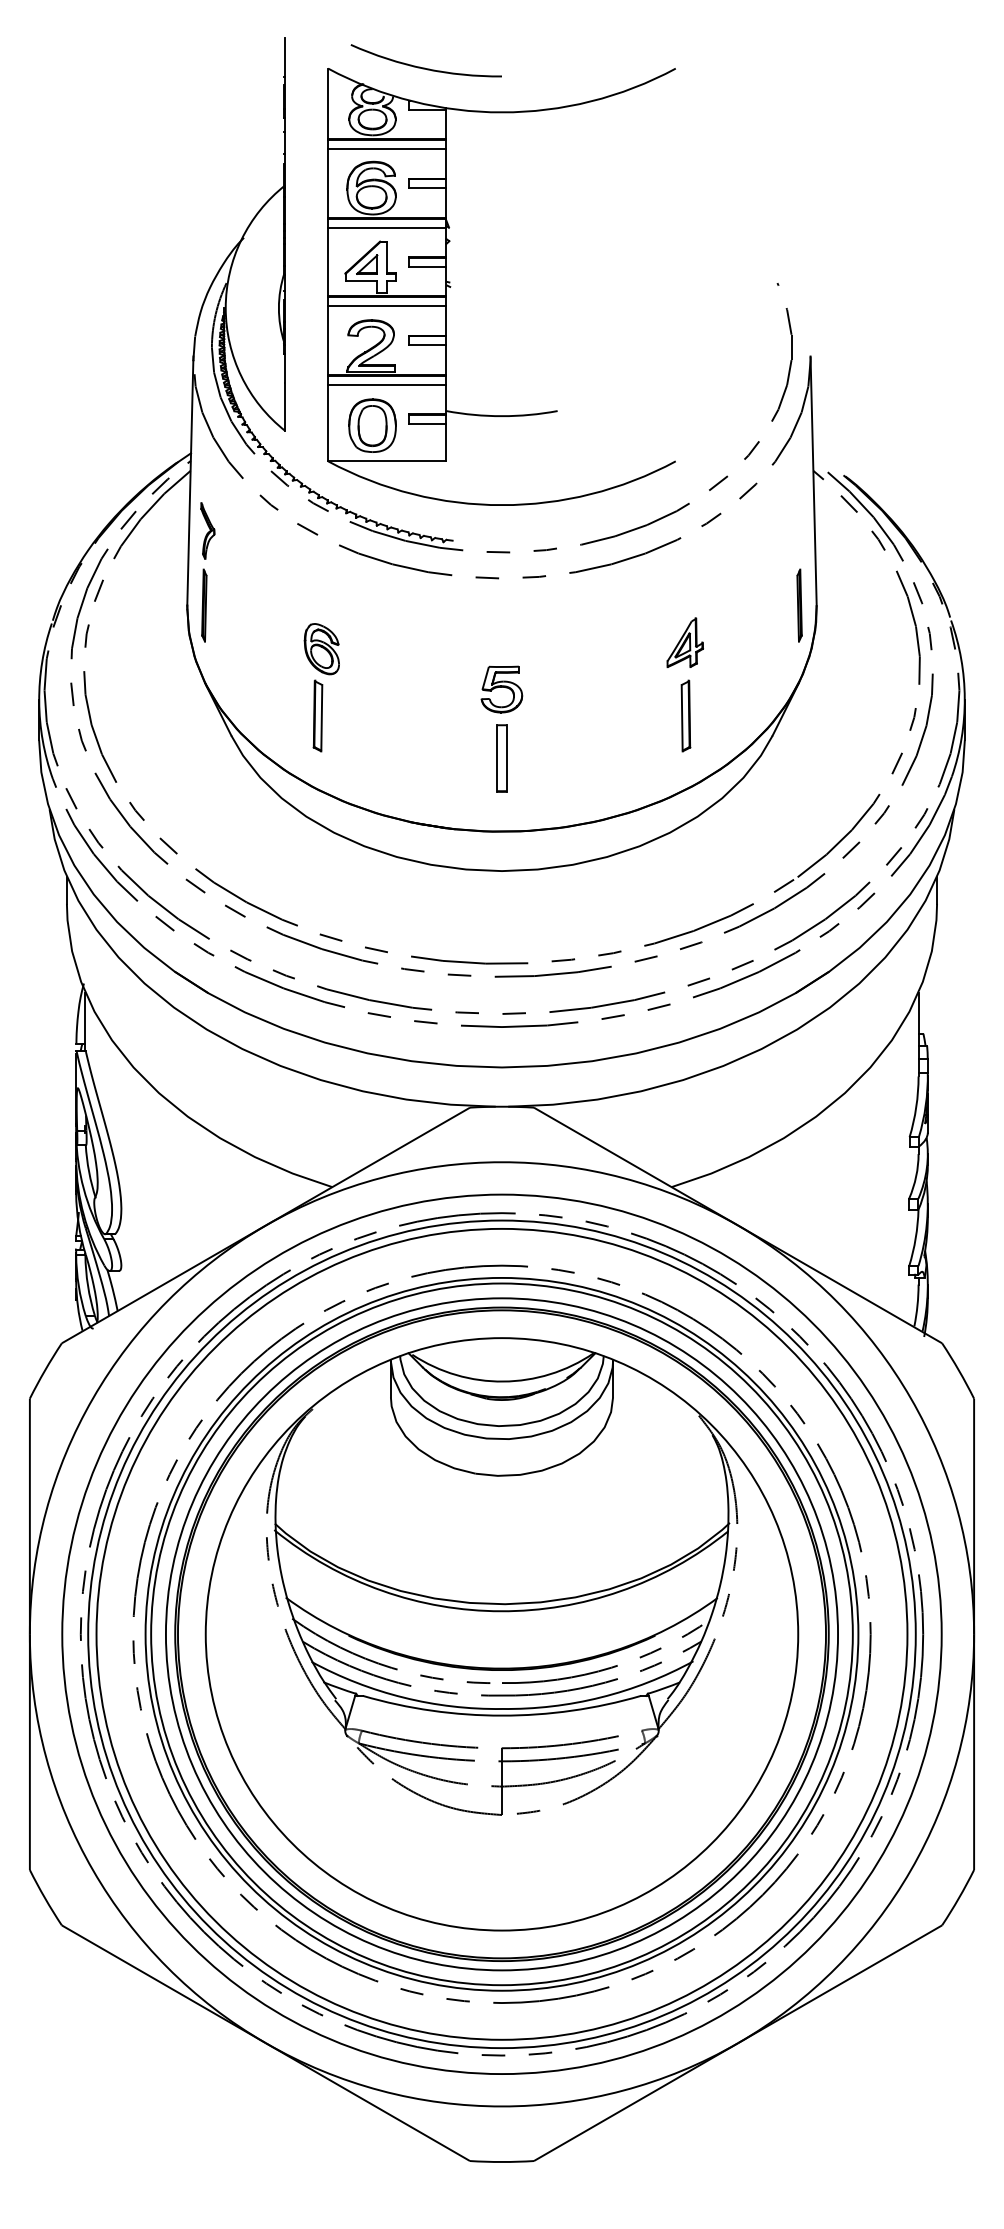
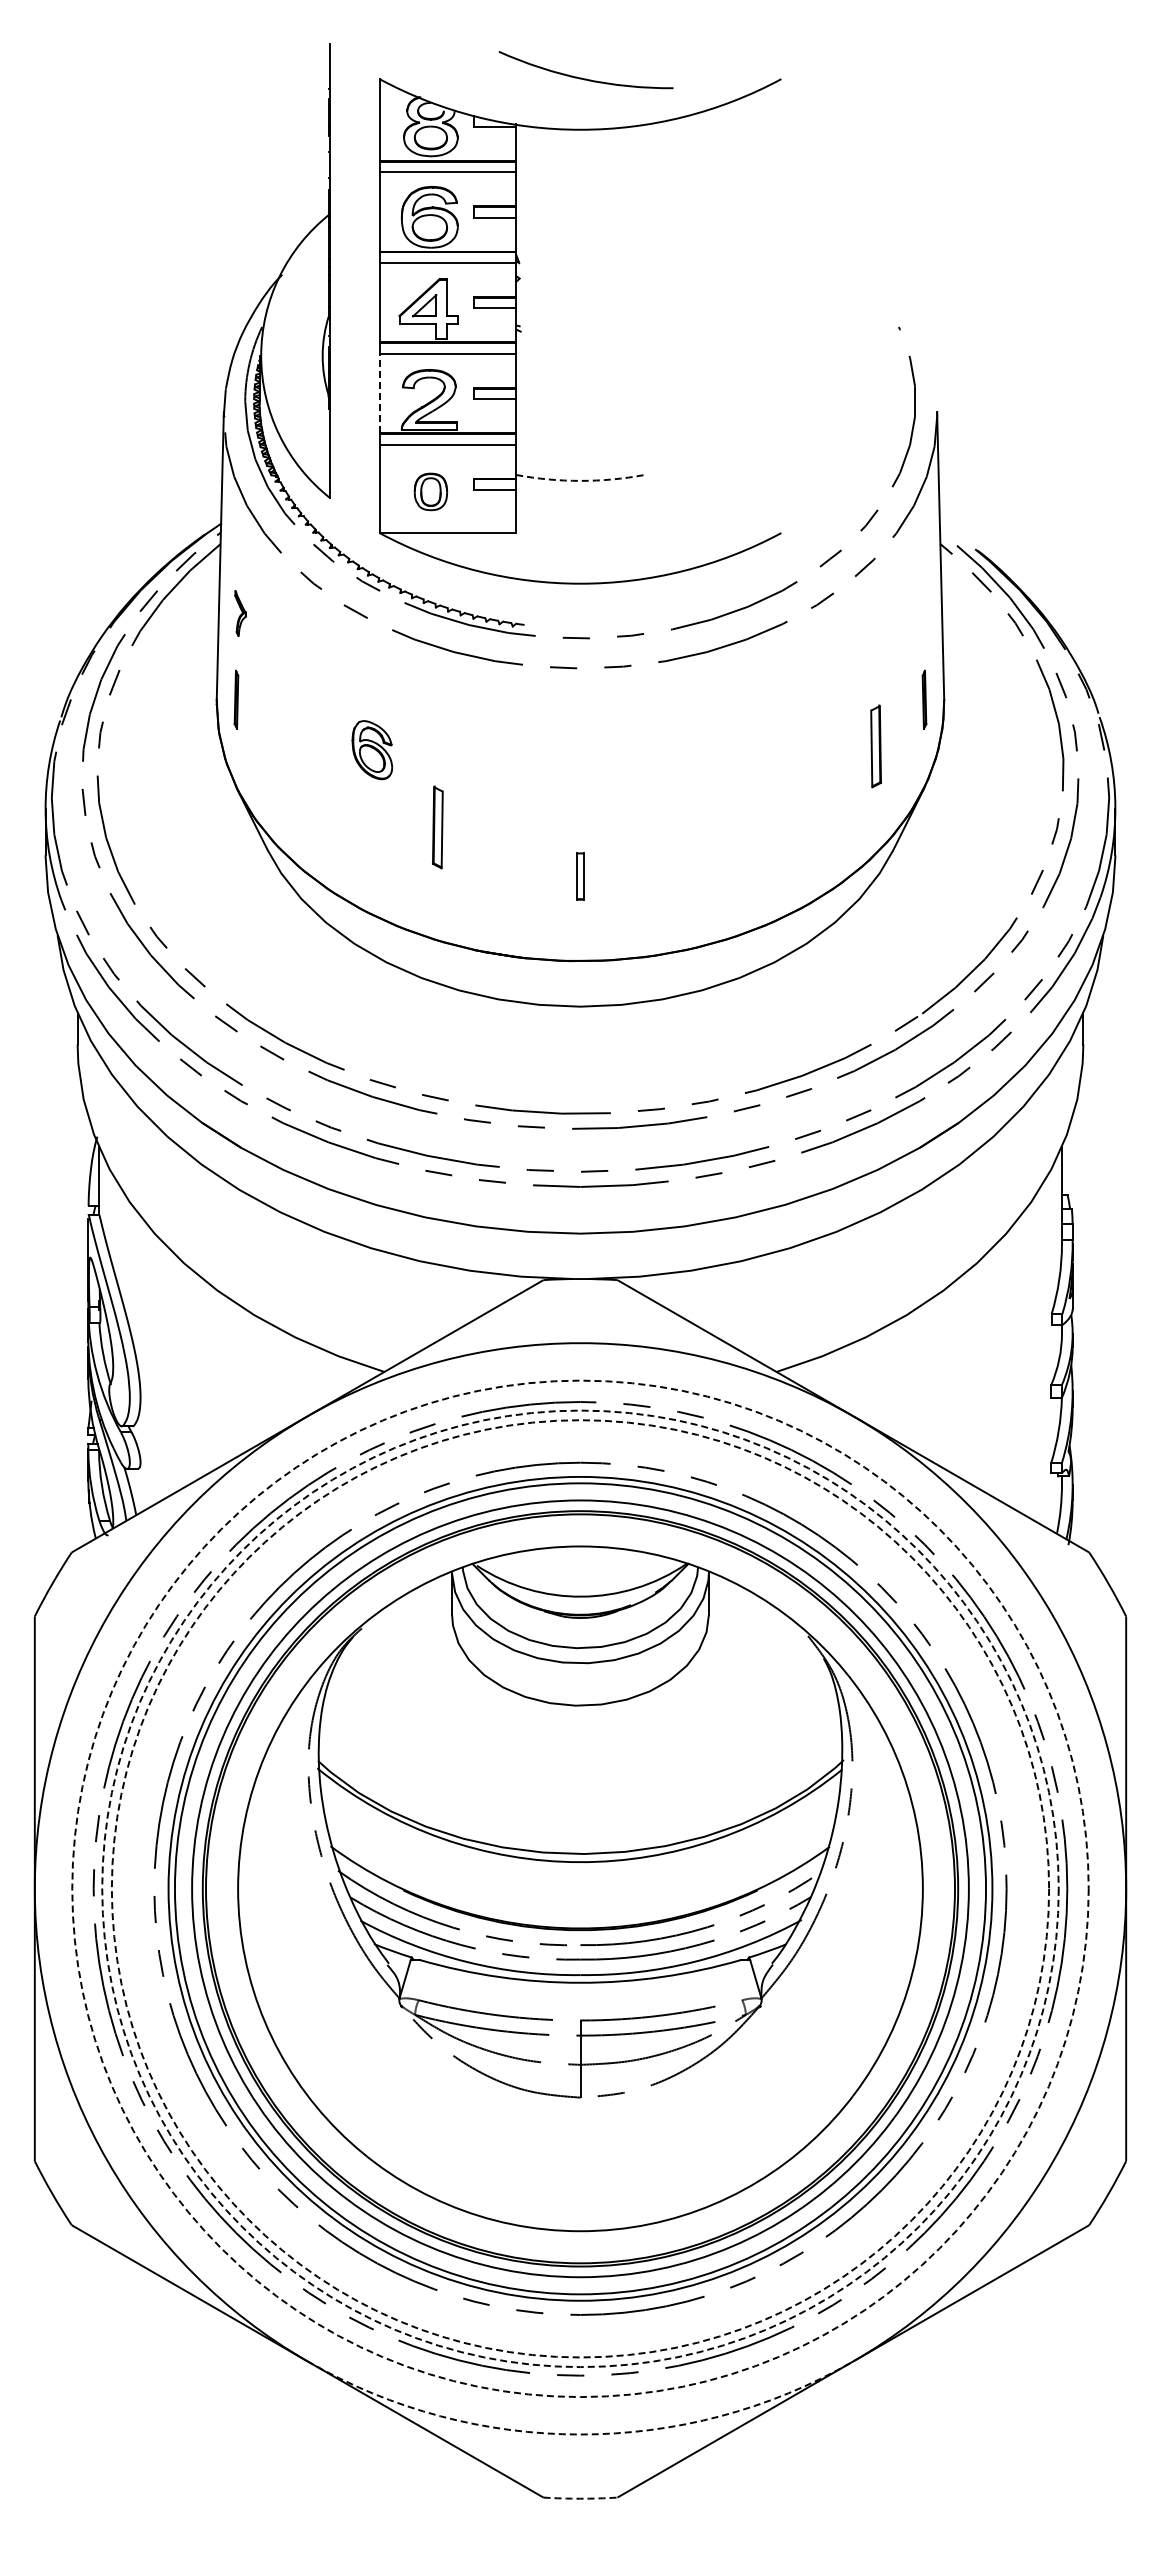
arc: (425, 68) -> (585, 78), moved
line: (328, 340) -> (379, 393), solid -> dashed
arc: (502, 415) -> (580, 480), solid -> dashed
part: (372, 425) -> (430, 491), size x0.6
part: (207, 530) -> (240, 613), size x0.7
part: (204, 605) -> (236, 699), size x0.7
part: (799, 605) -> (924, 699), size x0.7
part: (684, 642) -> (791, 742), removed
part: (502, 689) -> (580, 796), removed
part: (317, 716) -> (437, 827), moved
part: (685, 716) -> (875, 746), moved
part: (502, 758) -> (580, 876), size x0.6
circle: (502, 1634) -> (580, 1888), solid -> dashed
circle: (502, 1634) -> (580, 1888), solid -> dashed
circle: (502, 1634) -> (580, 1888), solid -> dashed
arc: (502, 2106) -> (580, 2434), solid -> dashed
arc: (502, 2161) -> (580, 2498), solid -> dashed

